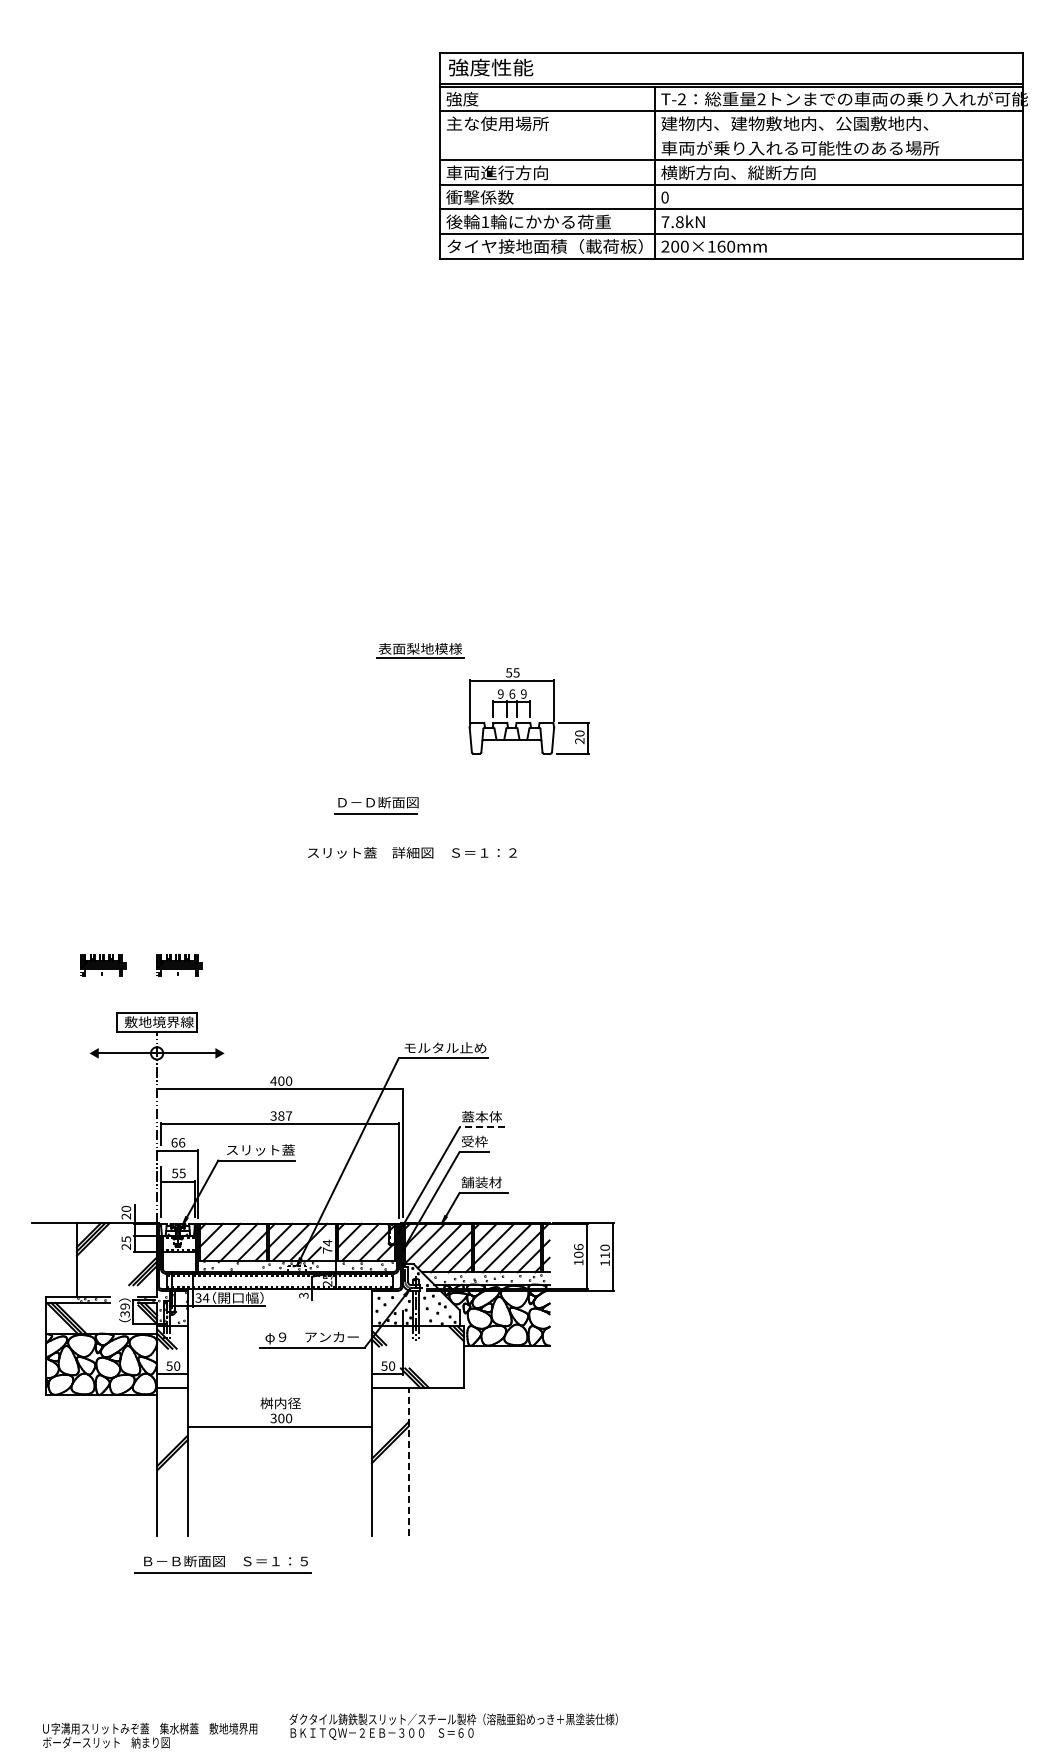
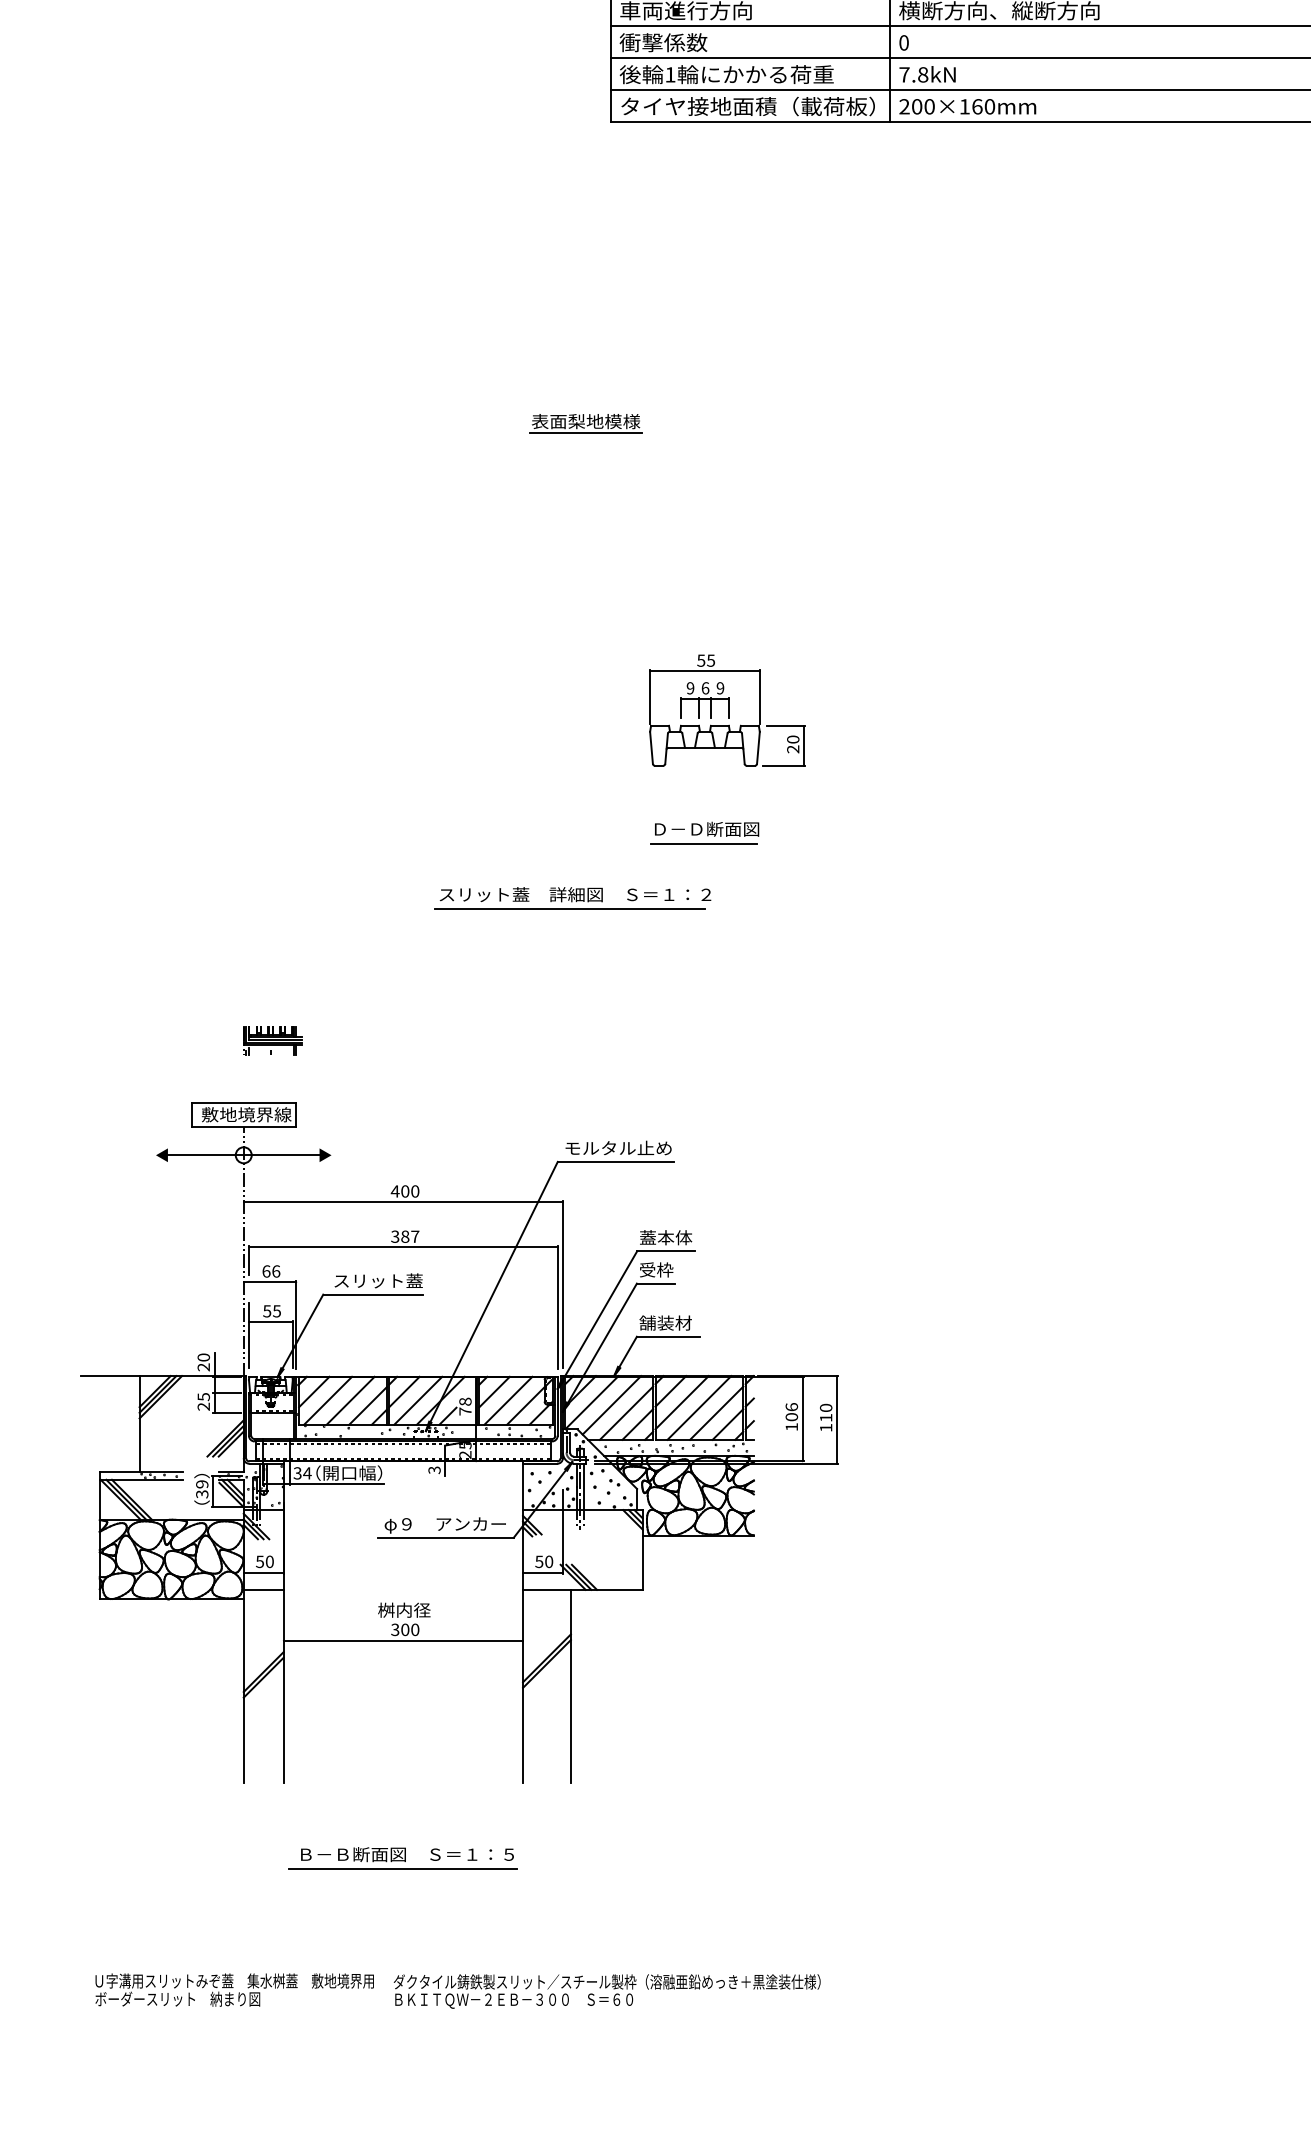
part: (420, 650) -> (586, 423), moved
part: (376, 805) -> (704, 833), moved
line: (408, 864) -> (570, 909), added
part: (103, 965) -> (174, 1041), removed
line: (481, 1127) -> (665, 1251), dashed -> solid
text: (327, 1242) -> (465, 1401), 74 -> 78
line: (408, 1461) -> (570, 1685), dashed -> solid
part: (222, 1564) -> (402, 1858), moved
text: (453, 1726) -> (606, 1991), moved
text: (150, 1735) -> (235, 1989), moved

